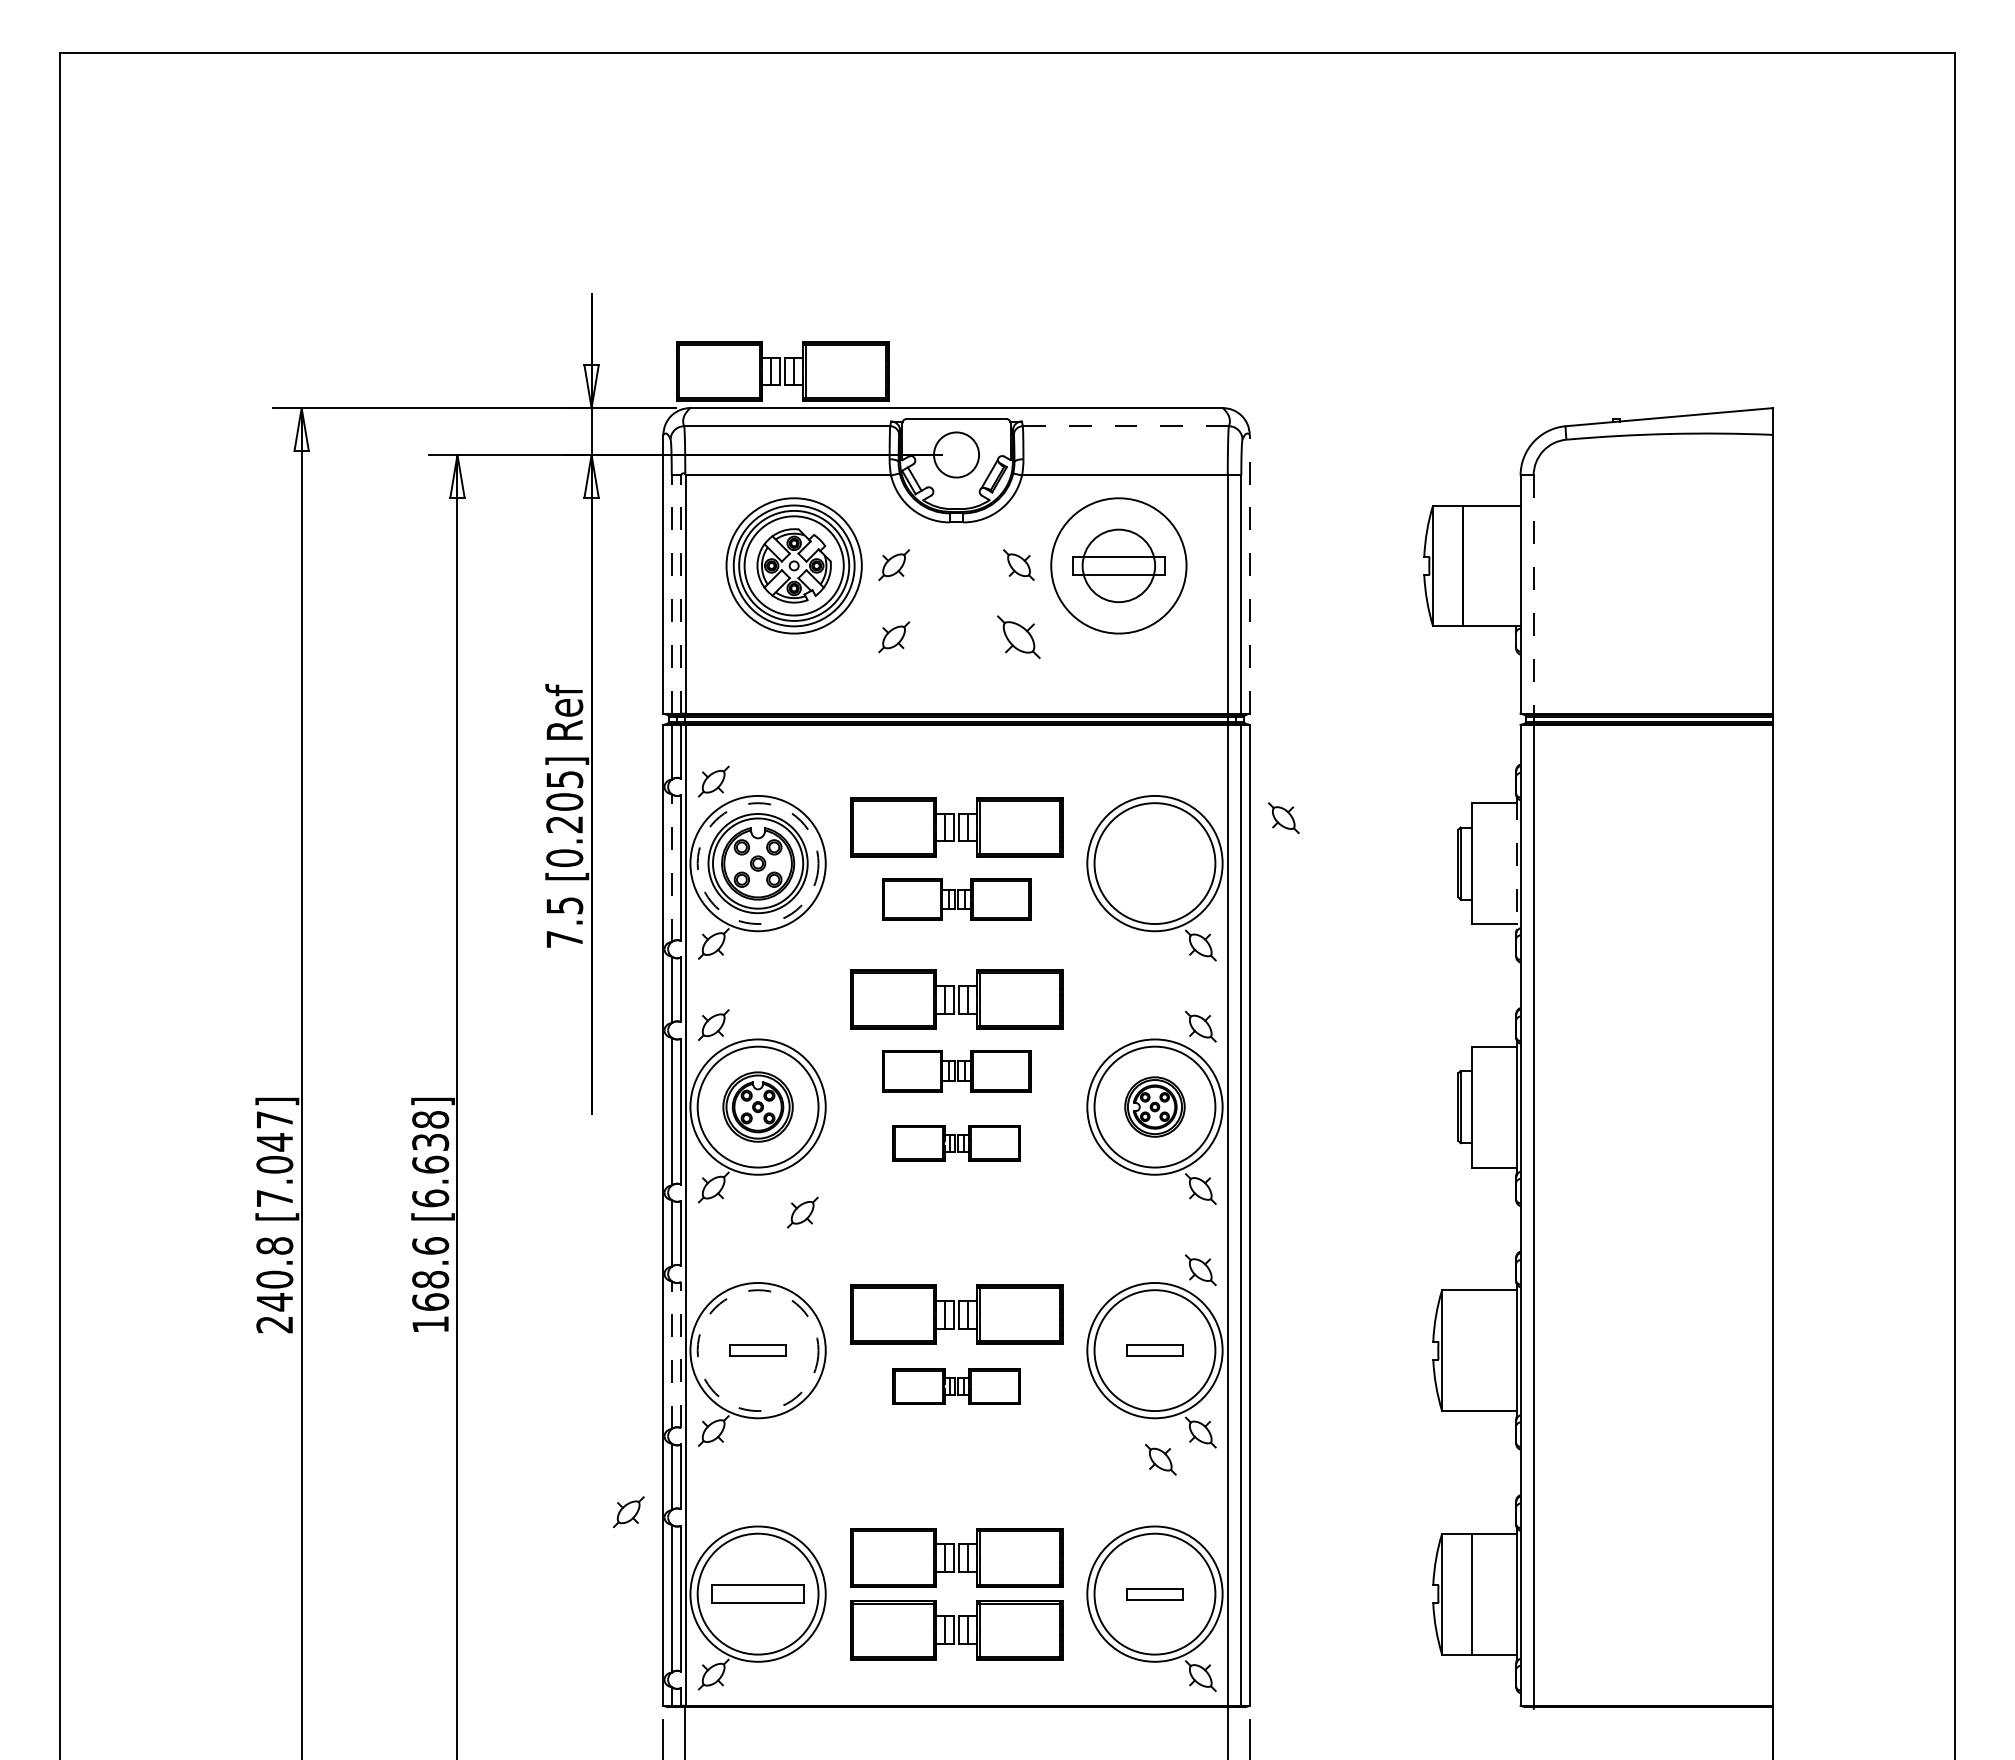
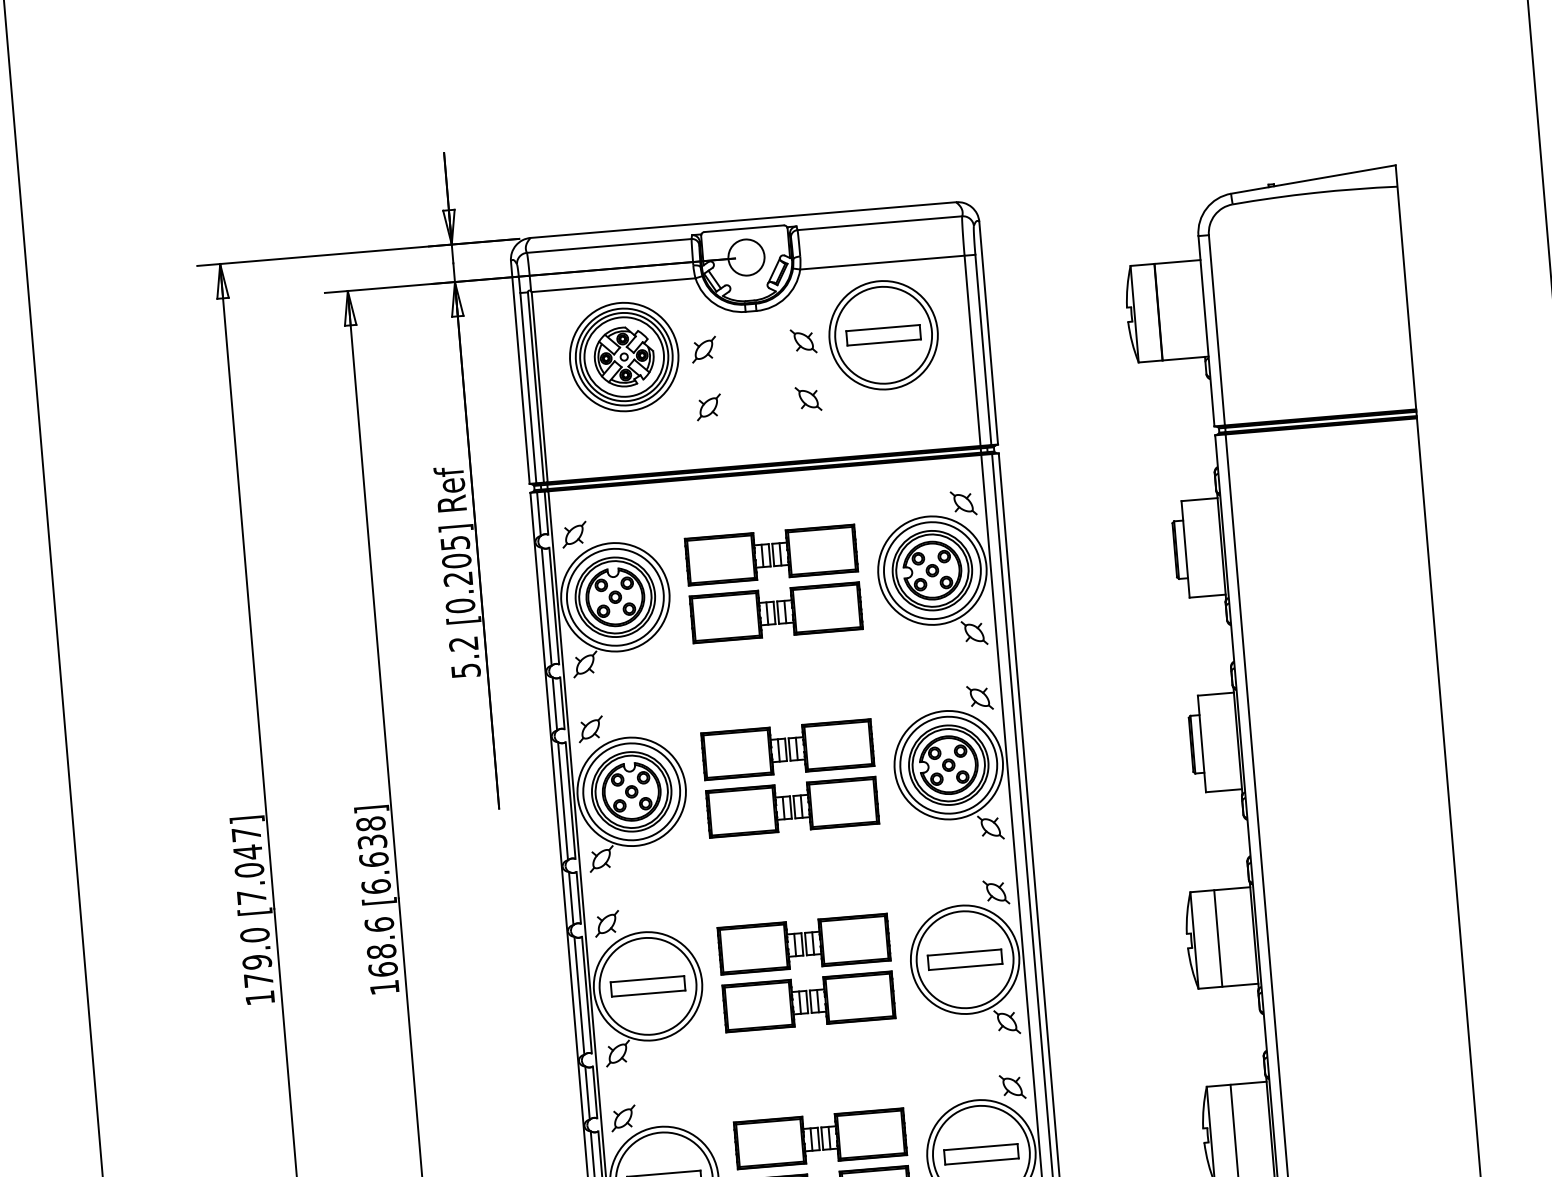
part: (782, 371) -> (601, 202), removed
line: (1126, 426) -> (880, 223), dashed -> solid
circle: (1118, 565) -> (883, 334), size x1.67
line: (1249, 573) -> (988, 332), dashed -> solid
line: (671, 594) -> (528, 388), dashed -> solid
line: (681, 594) -> (536, 387), dashed -> solid
line: (1533, 595) -> (1216, 331), dashed -> solid
part: (1018, 637) -> (808, 399), size x0.71
part: (1283, 818) -> (963, 503), moved
circle: (757, 863) -> (614, 597), dashed -> solid
part: (1154, 863) -> (932, 570), added
line: (1516, 864) -> (1221, 547), dashed -> solid
line: (671, 868) -> (546, 607), dashed -> solid
part: (956, 899) -> (776, 612), size x1.43
text: (564, 922) -> (464, 657), 7.5 -> 5.2
part: (956, 999) -> (782, 692), removed
part: (956, 1070) -> (787, 749), size x1.43
part: (757, 1106) -> (631, 791), size x1.43
part: (1154, 1106) -> (948, 764), size x1.67
part: (956, 1143) -> (792, 807), size x1.67
part: (802, 1212) -> (606, 923), moved
text: (274, 1285) -> (257, 966), 240.8 -> 179.0
circle: (757, 1350) -> (647, 986), dashed -> solid
part: (757, 1350) -> (647, 986), size x1.67
part: (1154, 1350) -> (964, 959), size x1.67
line: (1471, 1350) -> (1217, 938), added
line: (681, 1354) -> (587, 994), dashed -> solid
line: (671, 1355) -> (579, 996), dashed -> solid
part: (956, 1386) -> (808, 1001), size x1.67
part: (1160, 1459) -> (1012, 1086), moved
part: (628, 1511) -> (623, 1117), moved
part: (1154, 1593) -> (981, 1153), size x1.67

